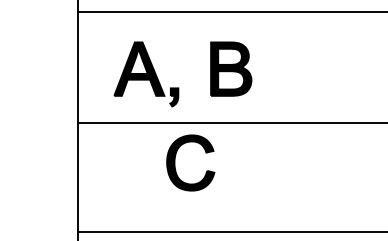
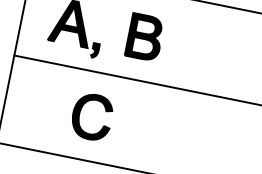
part: (175, 162) -> (80, 114), moved

